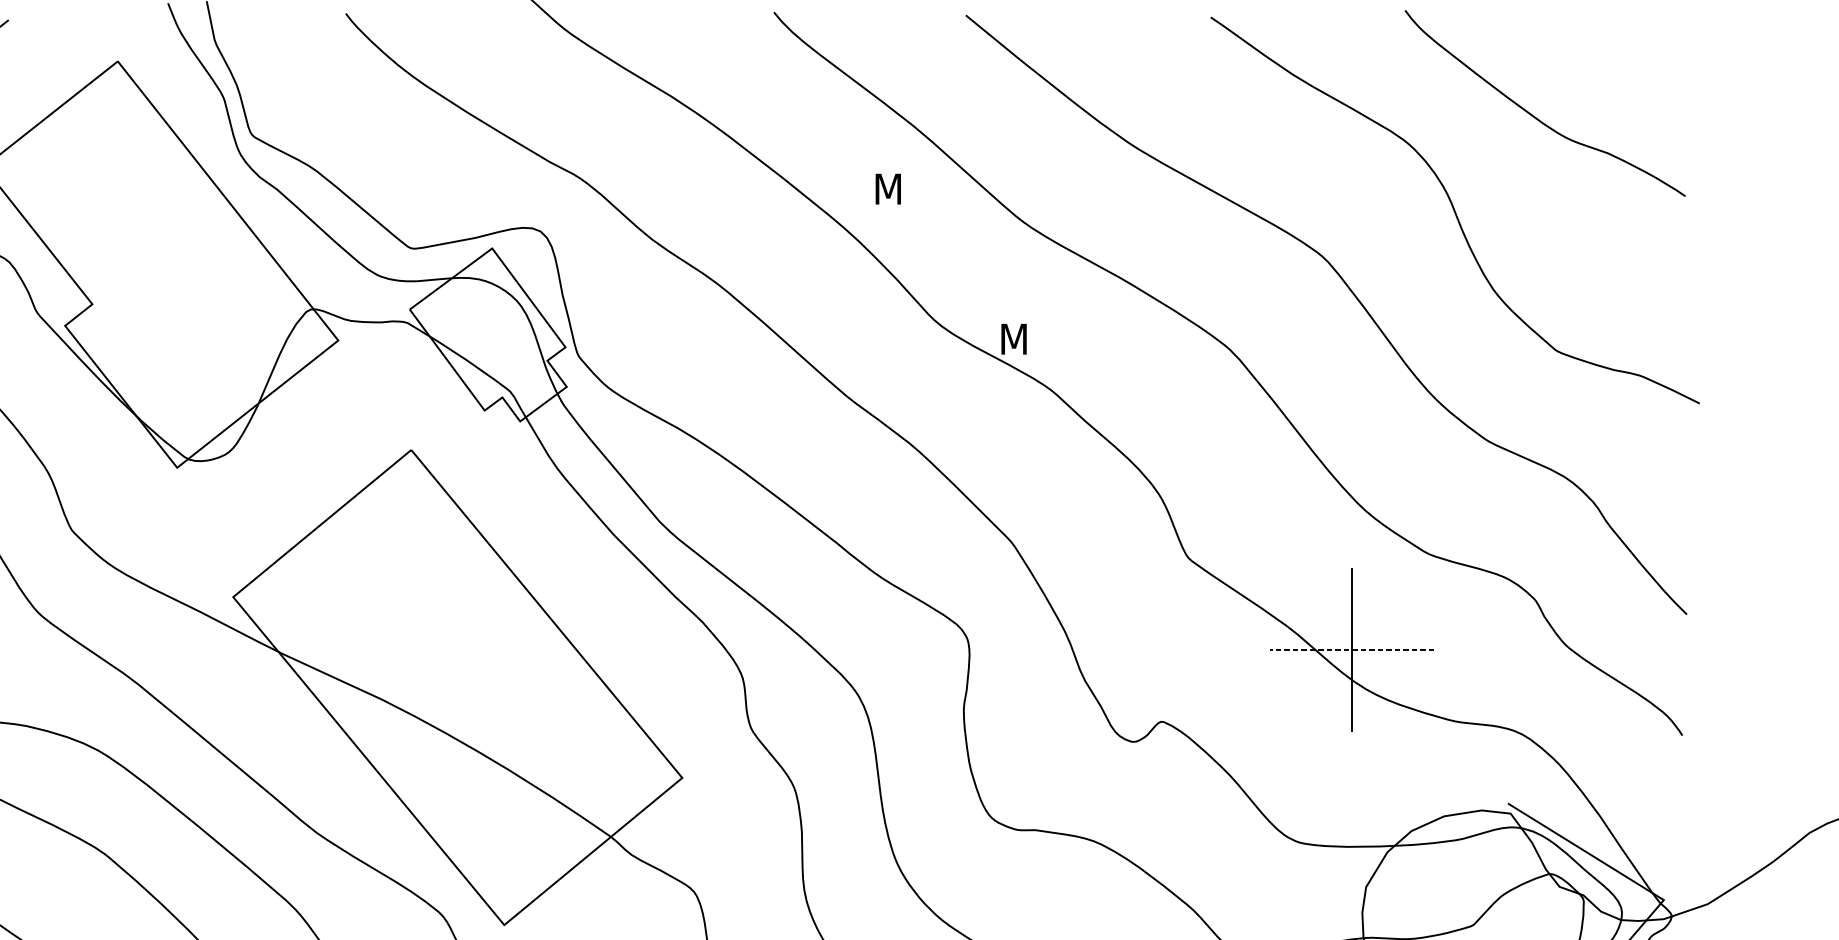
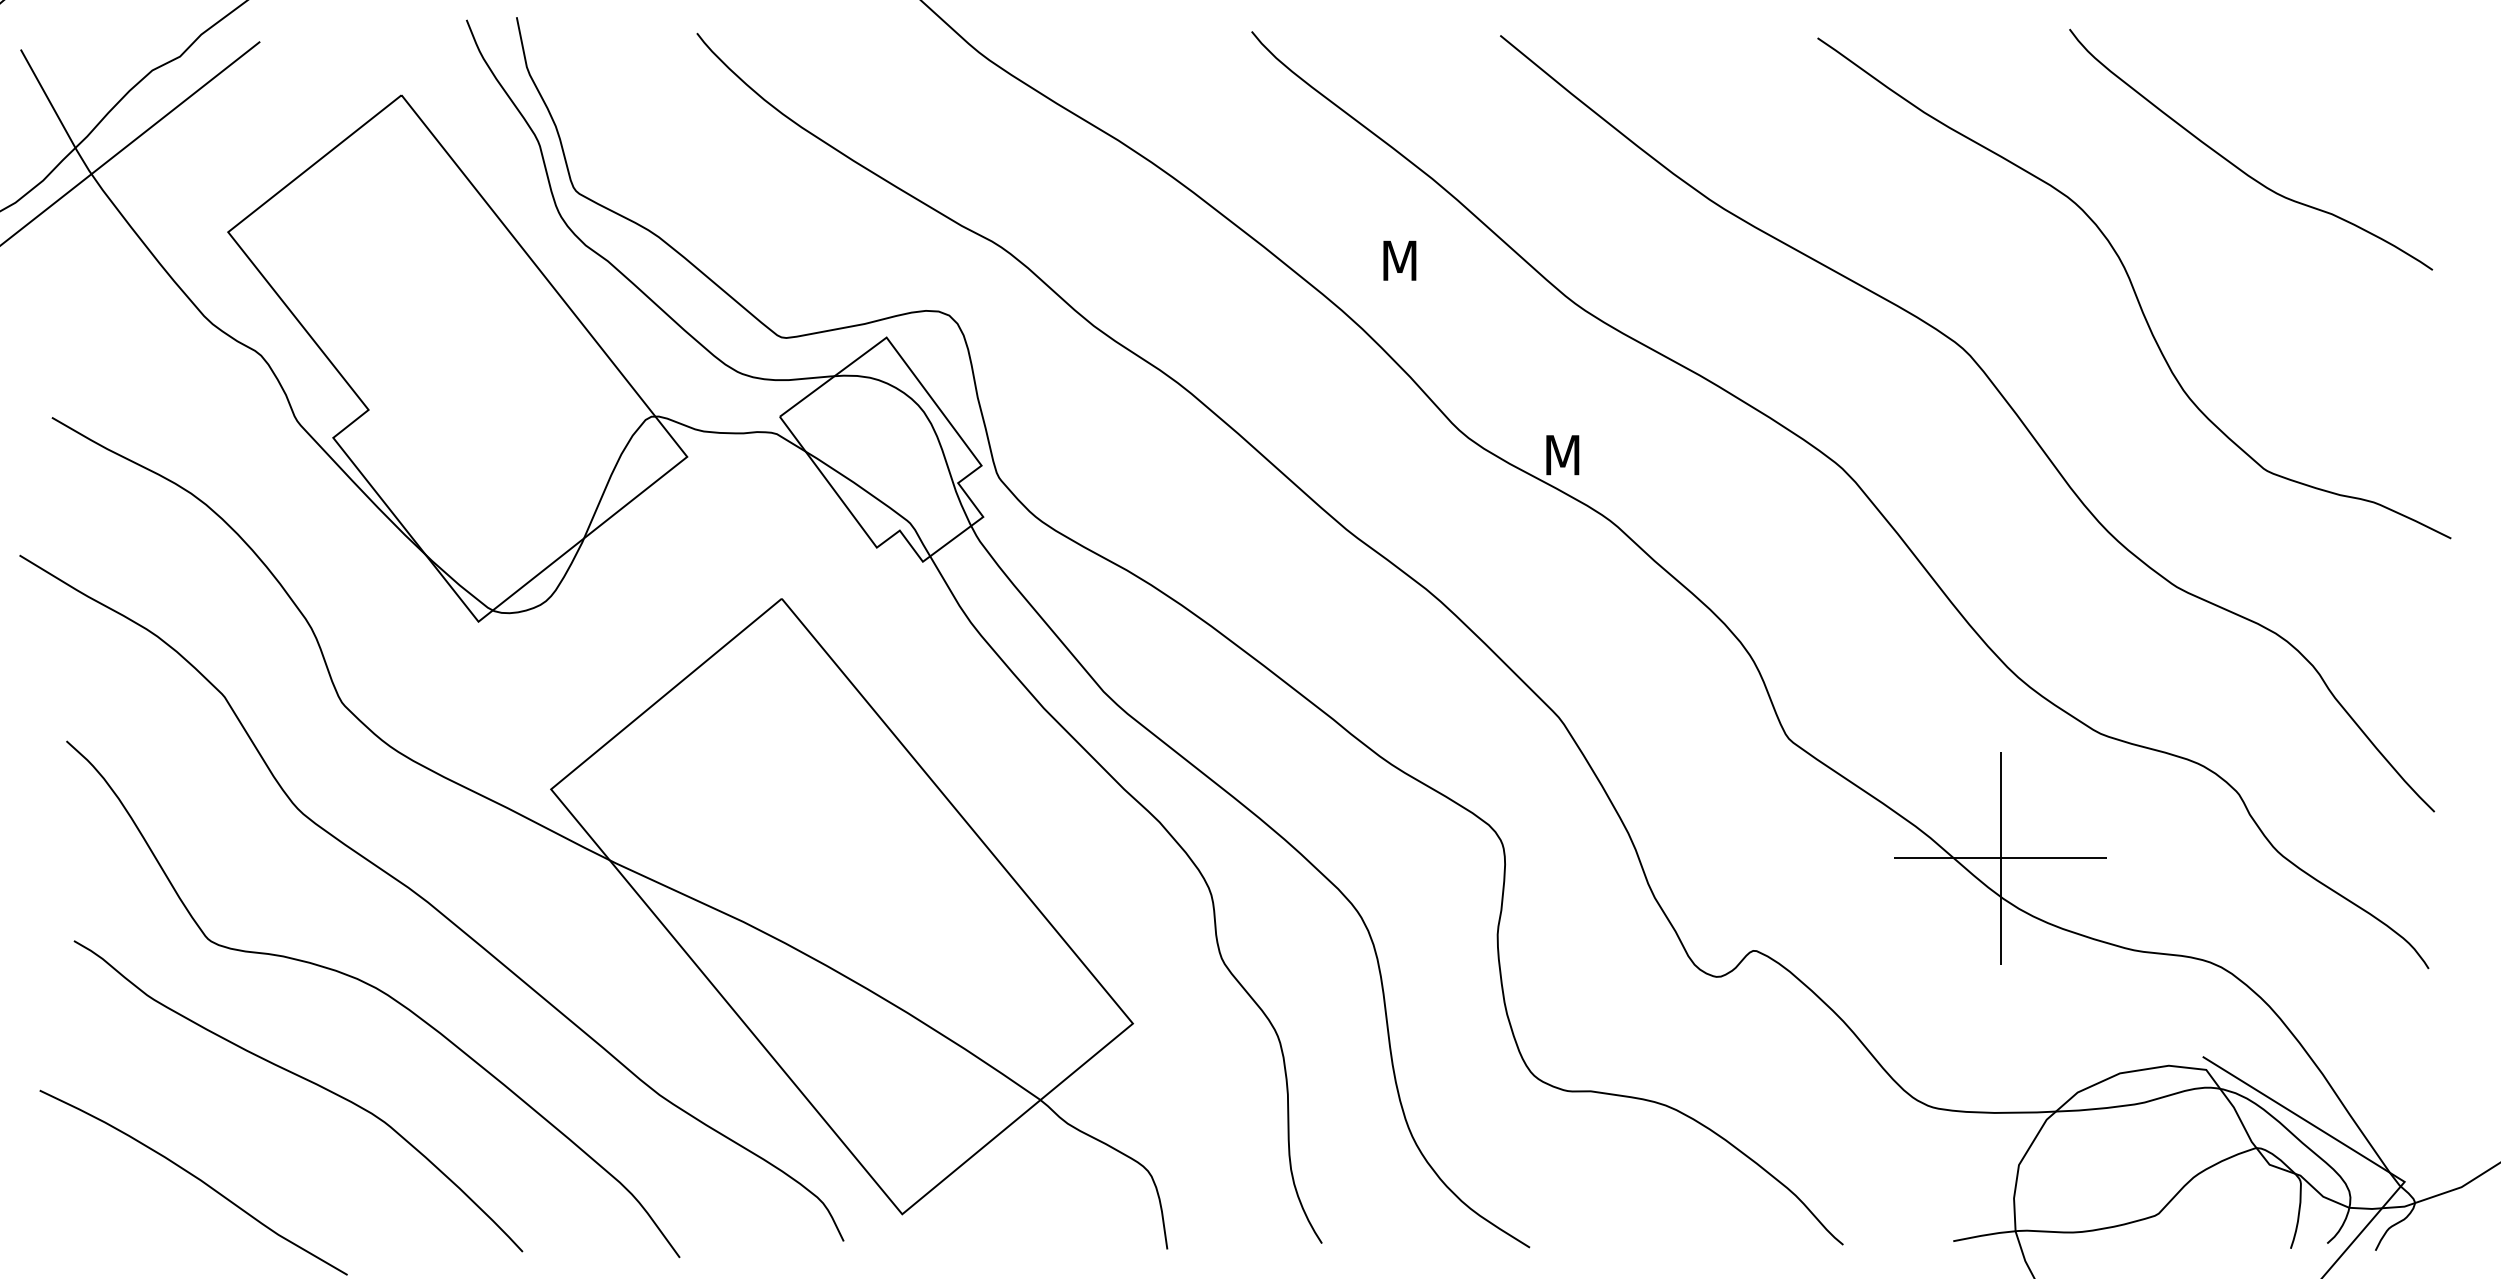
line: (1351, 650) -> (2000, 858), dashed -> solid

